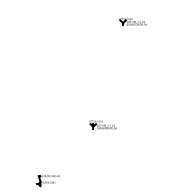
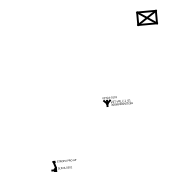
part: (136, 50) -> (146, 17), added

